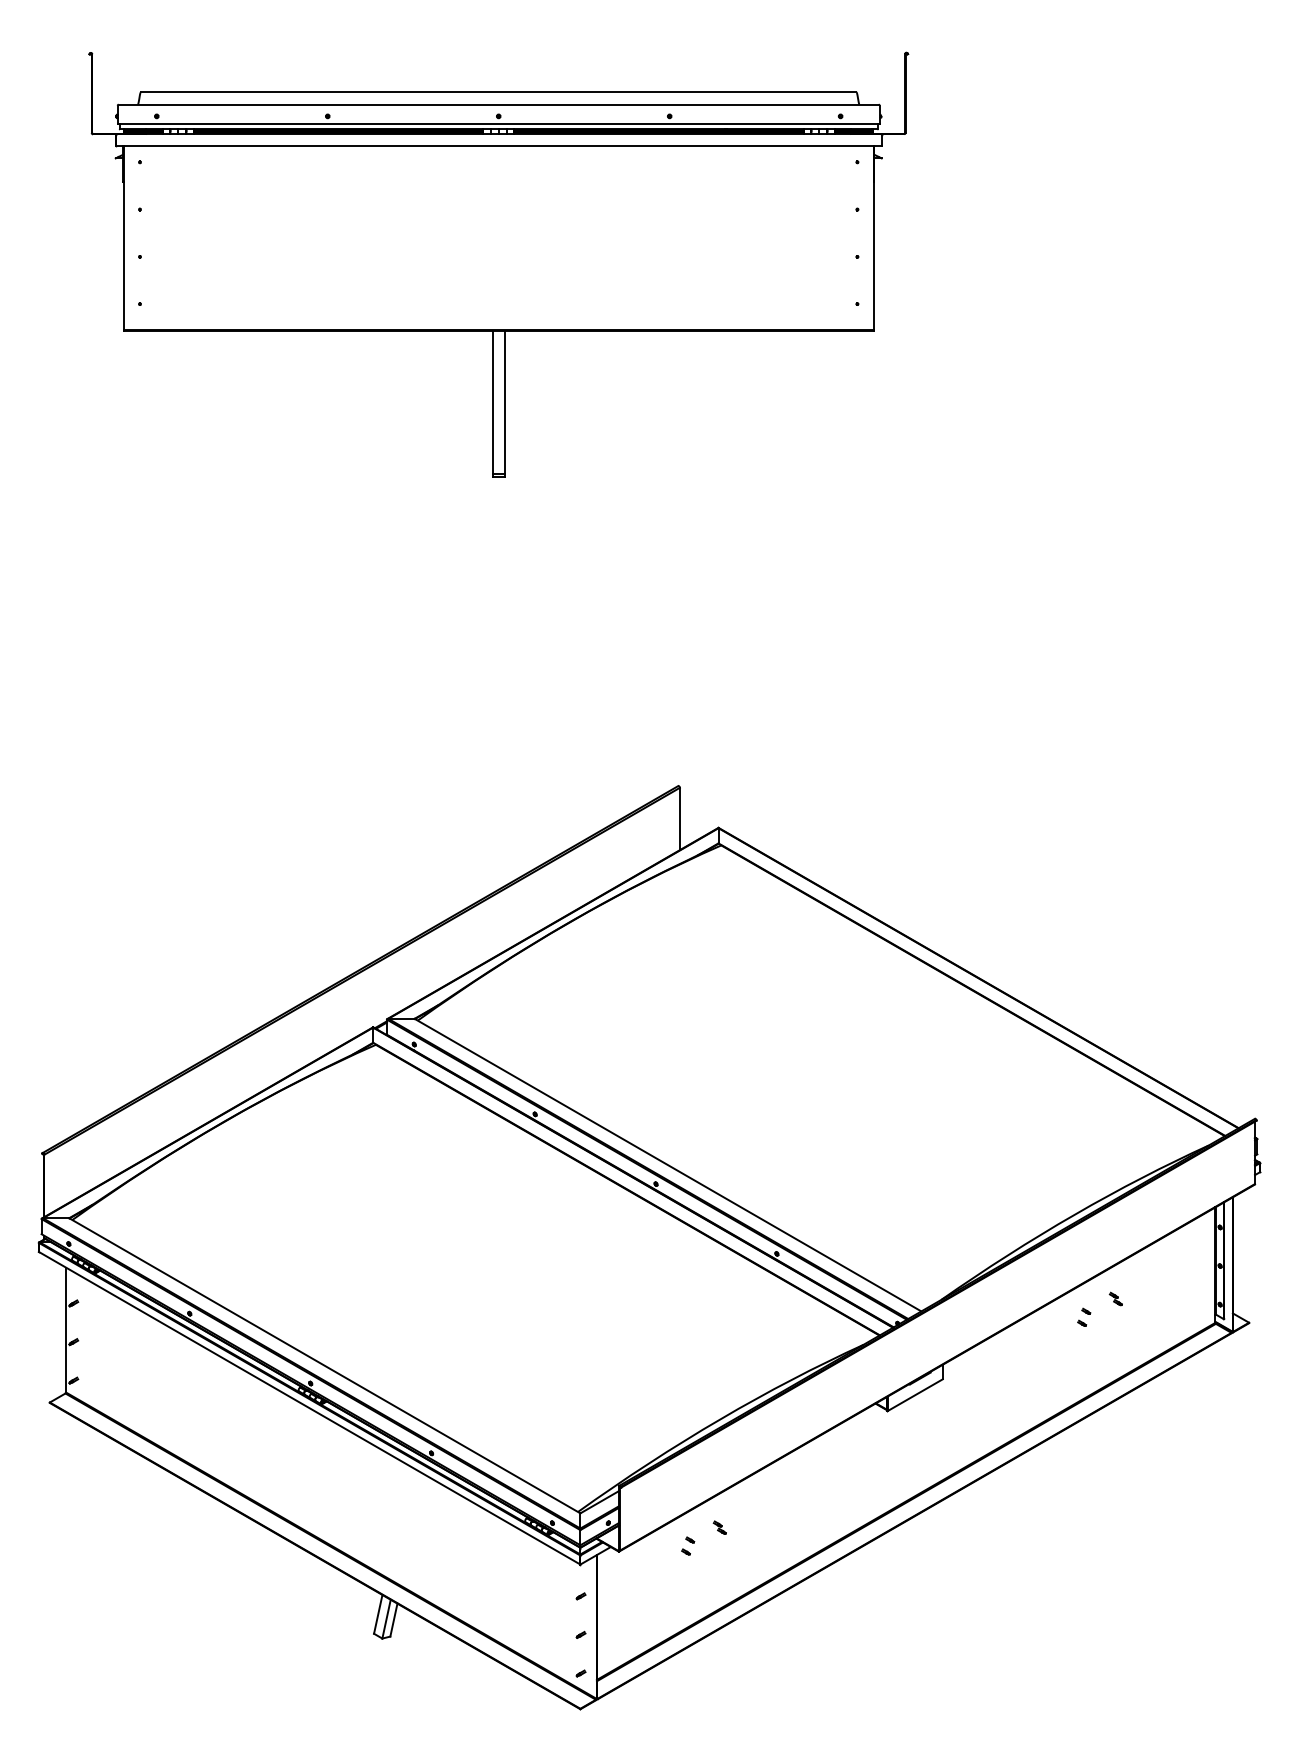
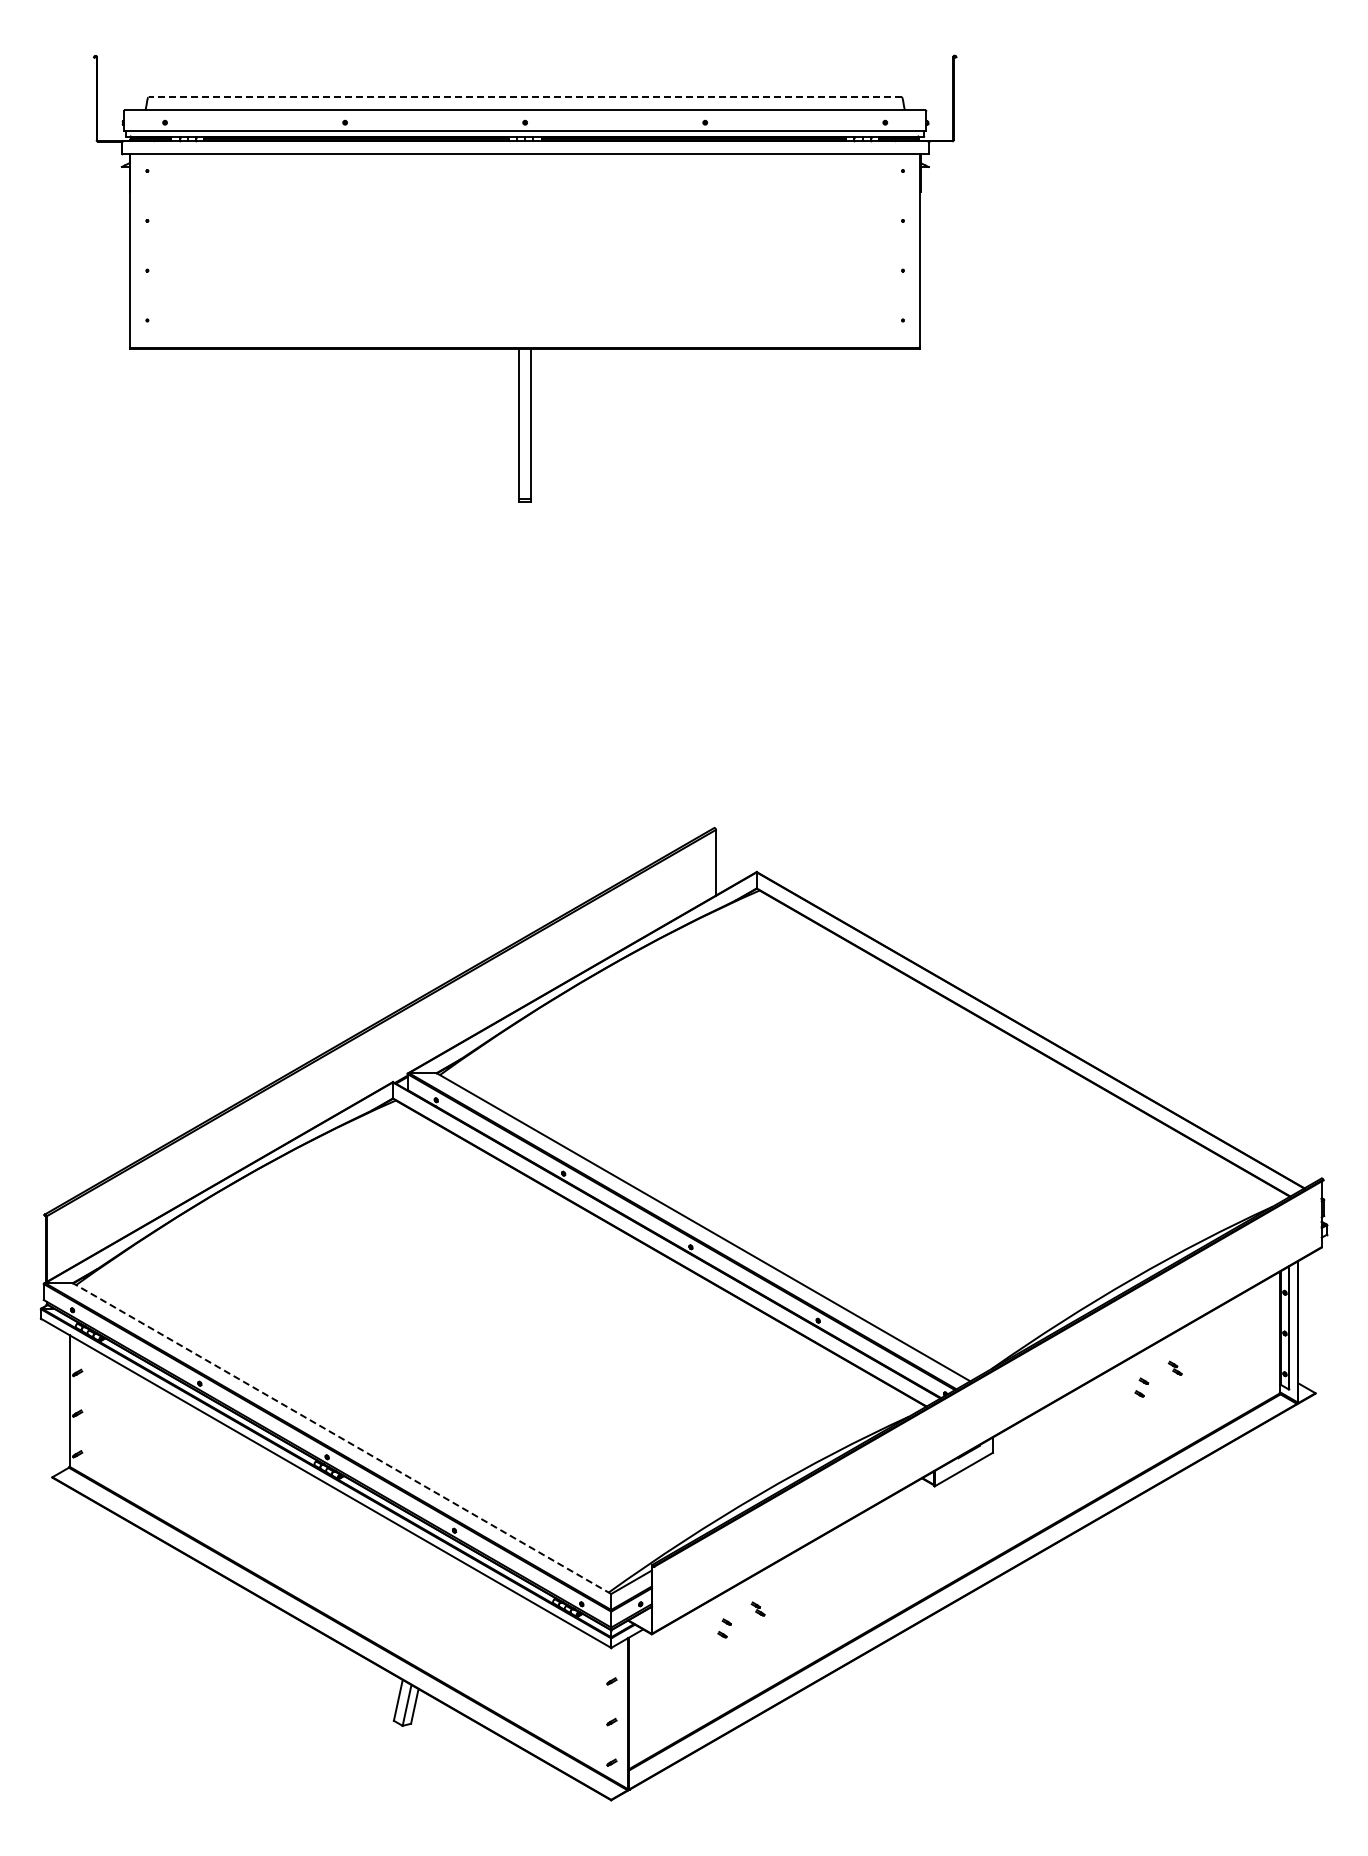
line: (499, 92) -> (525, 97), solid -> dashed
line: (325, 1365) -> (342, 1438), solid -> dashed

